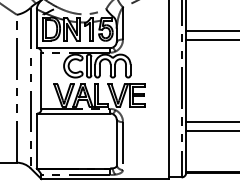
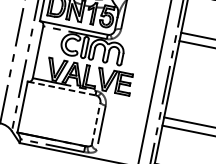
line: (73, 113) -> (61, 88), solid -> dashed
line: (116, 142) -> (95, 123), solid -> dashed

